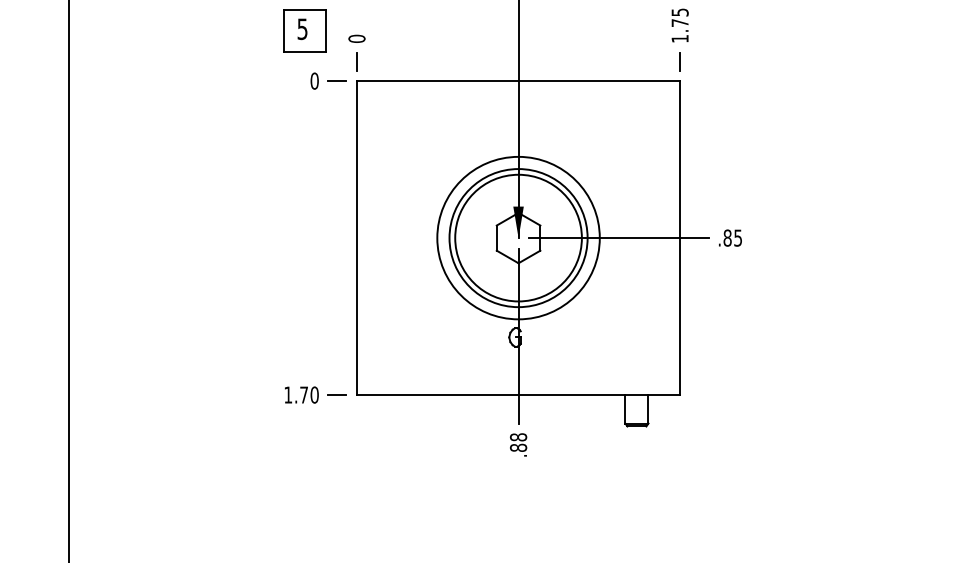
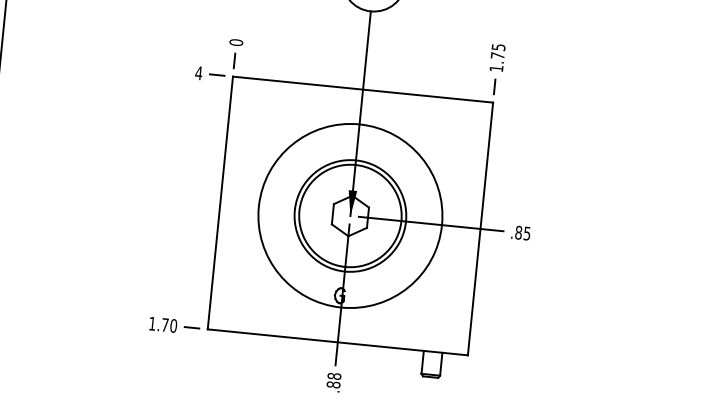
part: (304, 30) -> (194, 31), removed
text: (314, 80) -> (198, 72), 0 -> 4
circle: (518, 237) -> (350, 215), size x1.4

